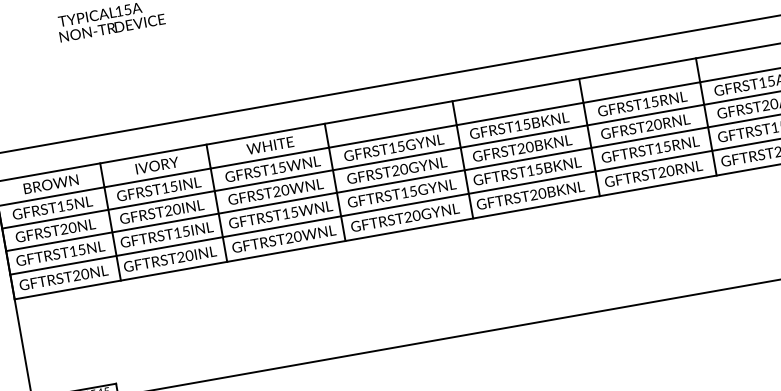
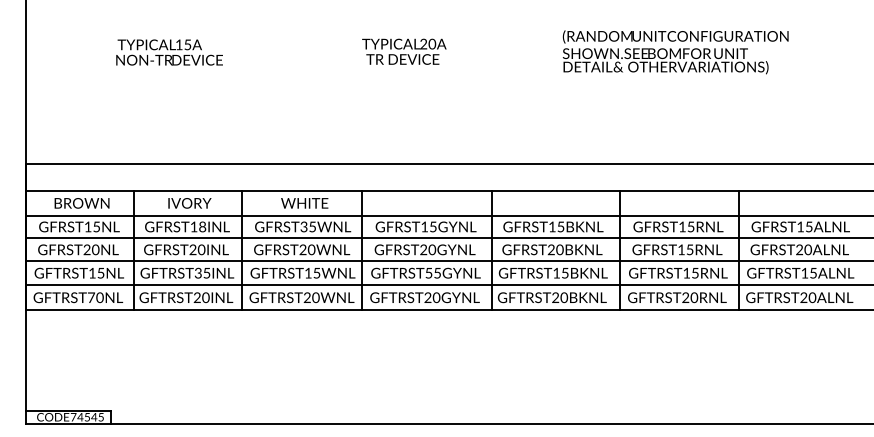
text: (653, 124) -> (685, 249), GFRST20RNL -> GFRST15RNL
text: (273, 168) -> (303, 226), GFRST15WNL -> GFRST35WNL
text: (173, 186) -> (202, 226), GFRST15INL -> GFRST18INL
text: (404, 193) -> (428, 273), GFTRST15GYNL -> GFTRST55GYNL
text: (176, 232) -> (197, 272), GFTRST15INL -> GFTRST35INL
text: (76, 275) -> (91, 297), GFTRST20NL -> GFTRST70NL

